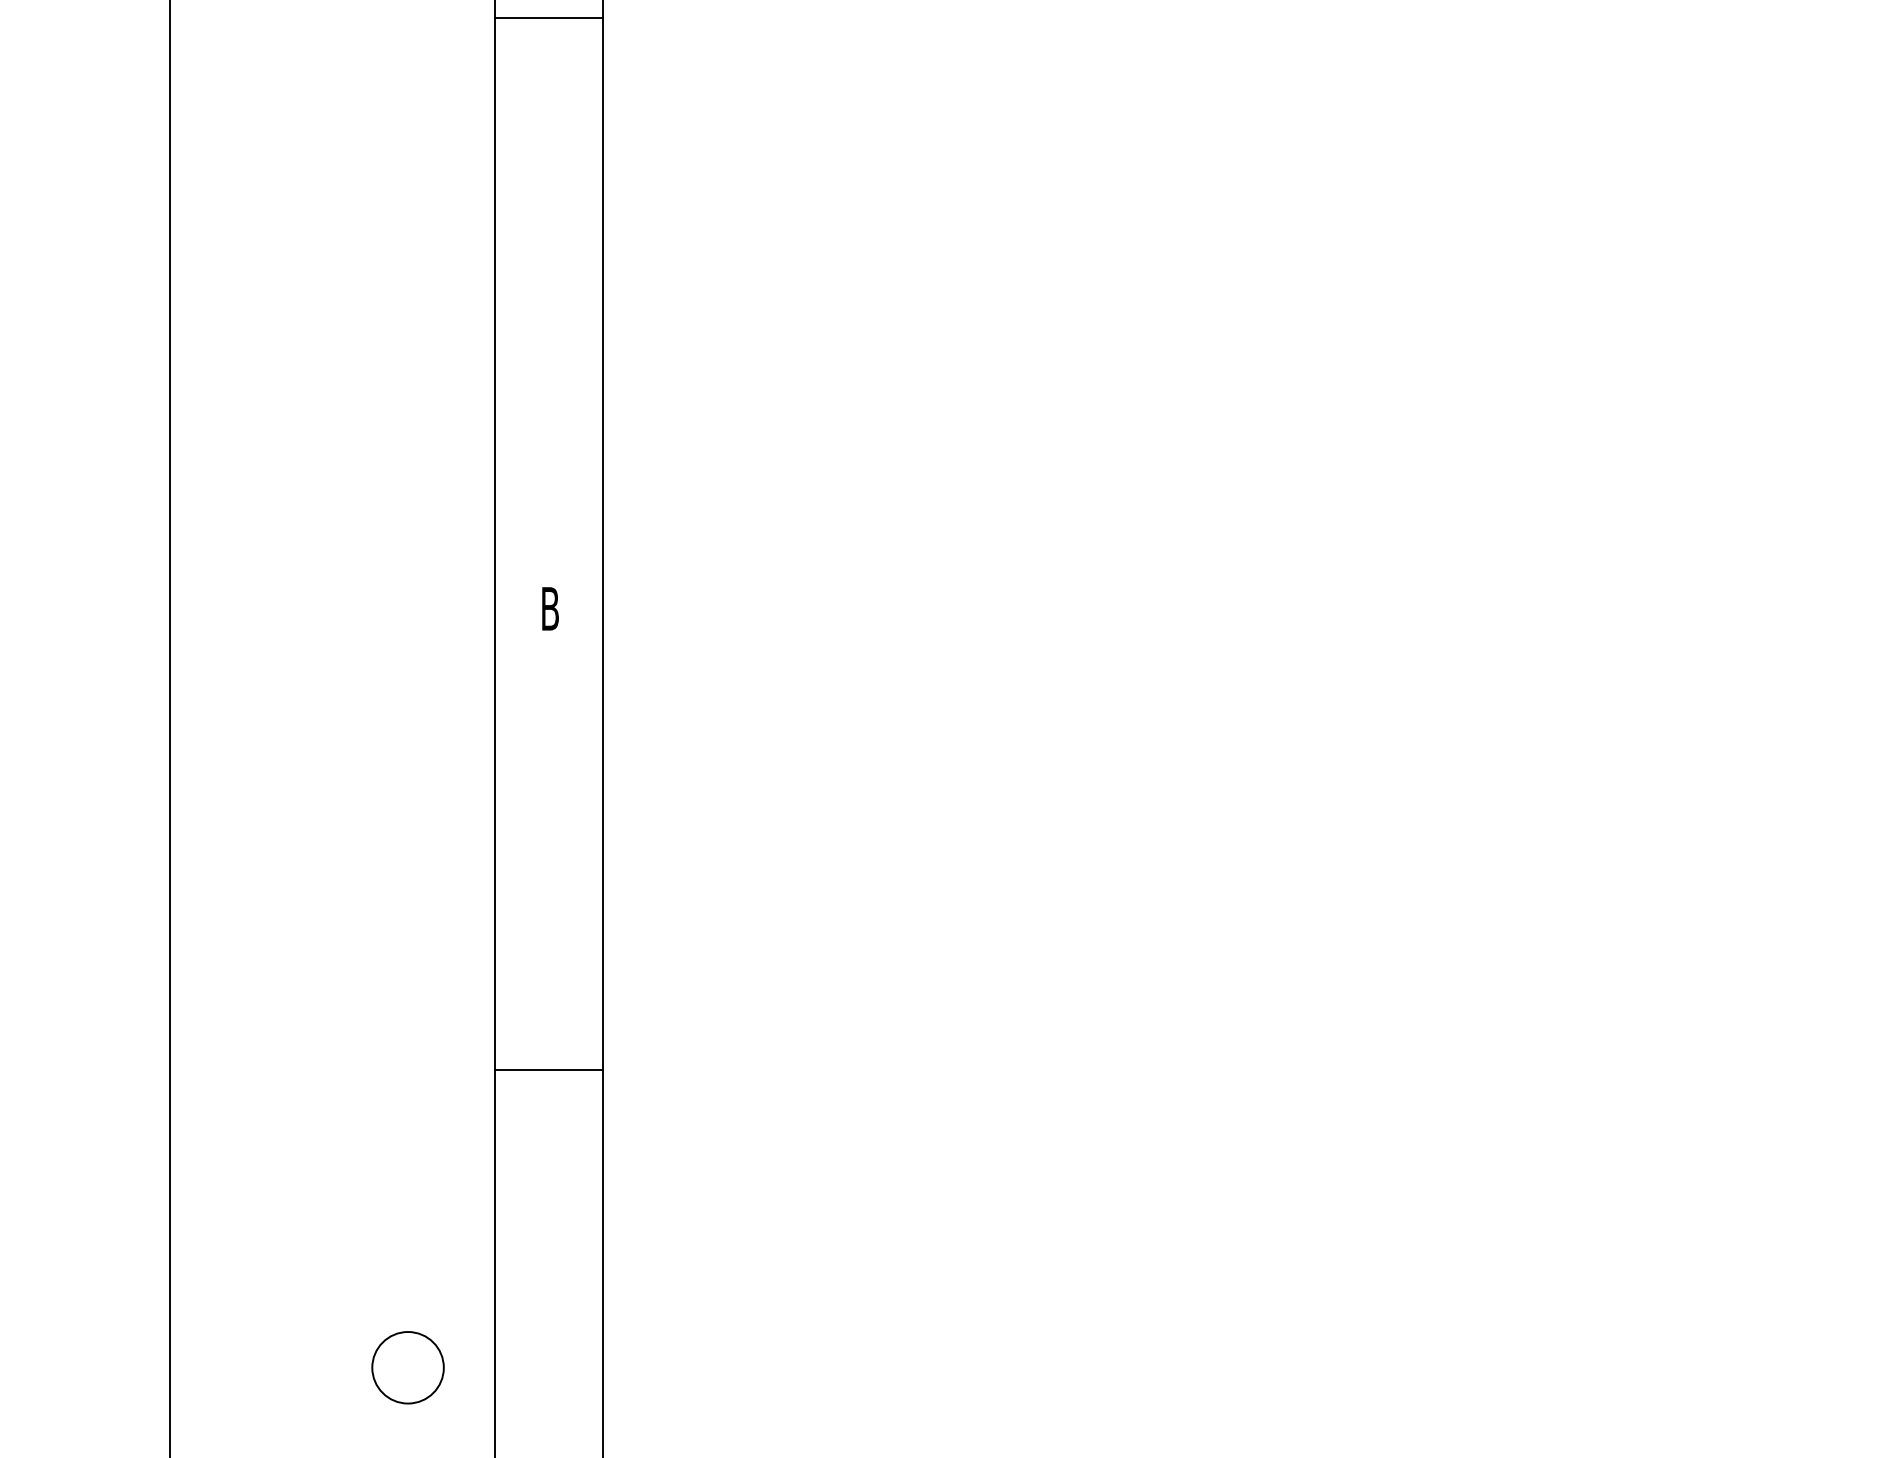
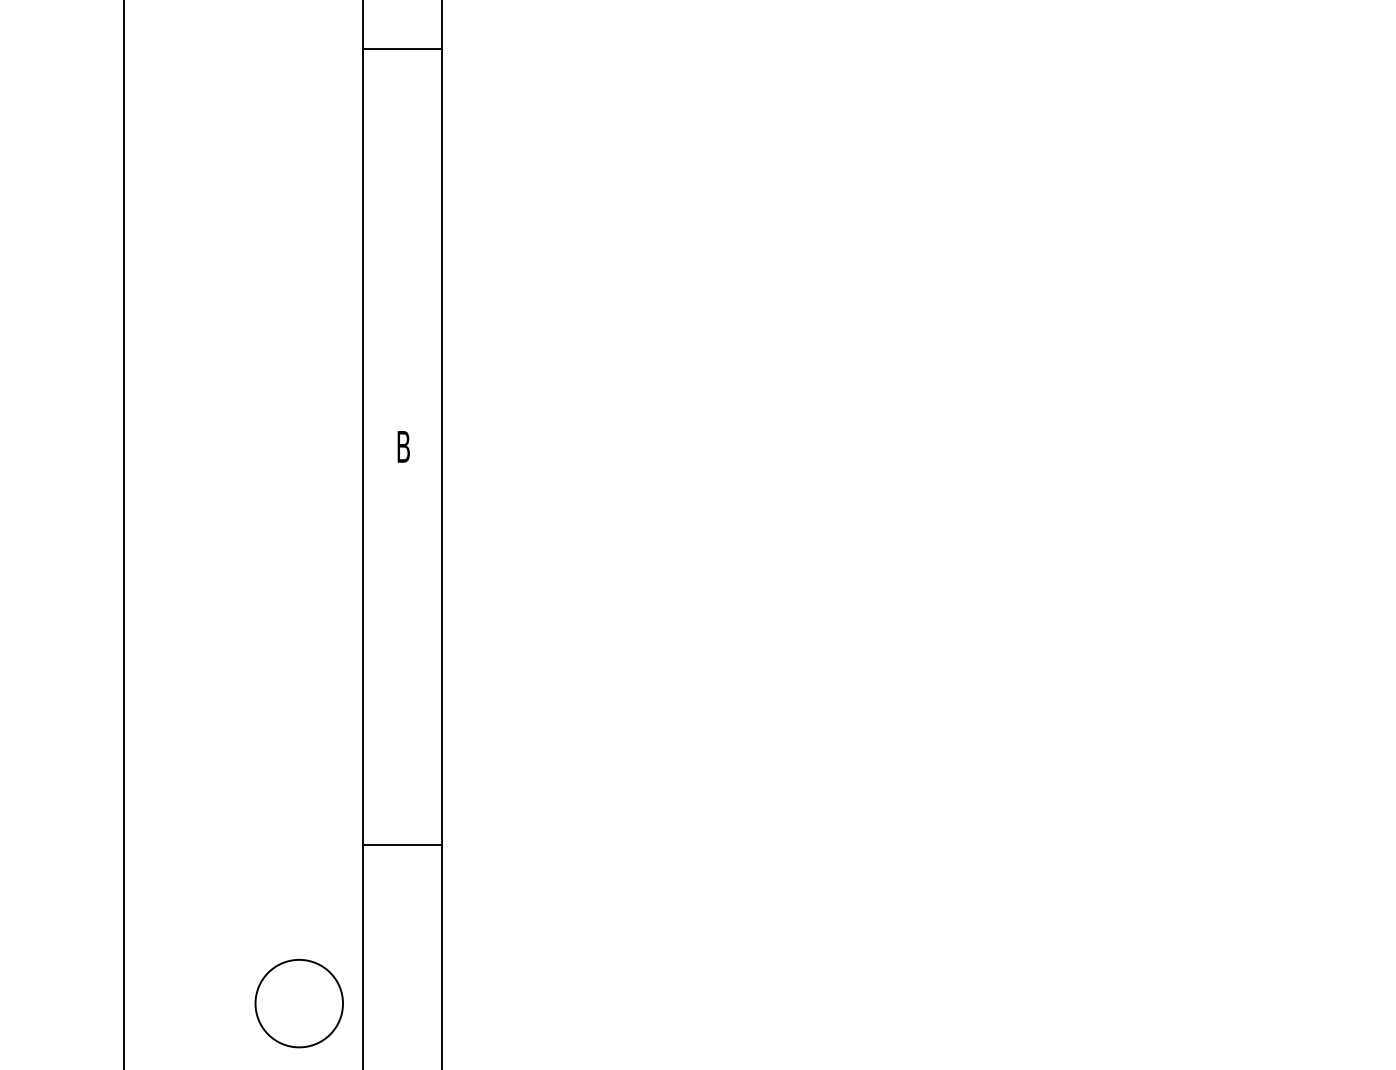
line: (548, 17) -> (402, 48), moved
line: (548, 1069) -> (402, 844), moved
circle: (407, 1367) -> (298, 1003), size x1.67

